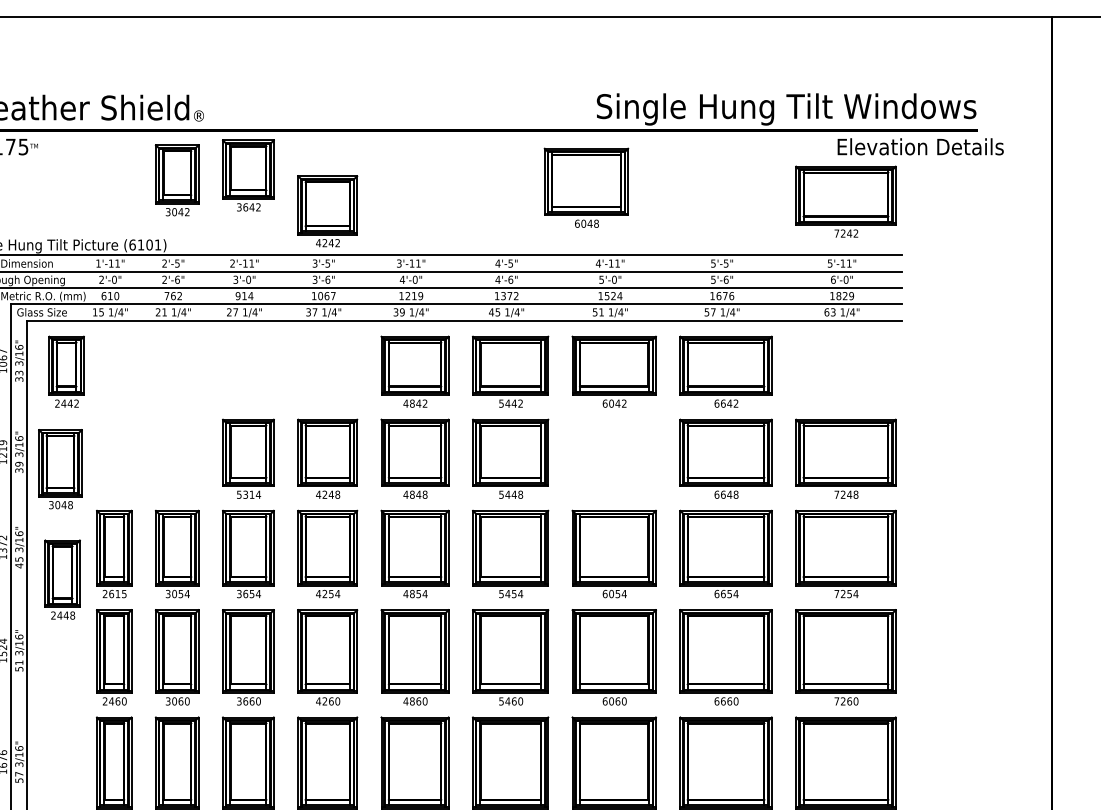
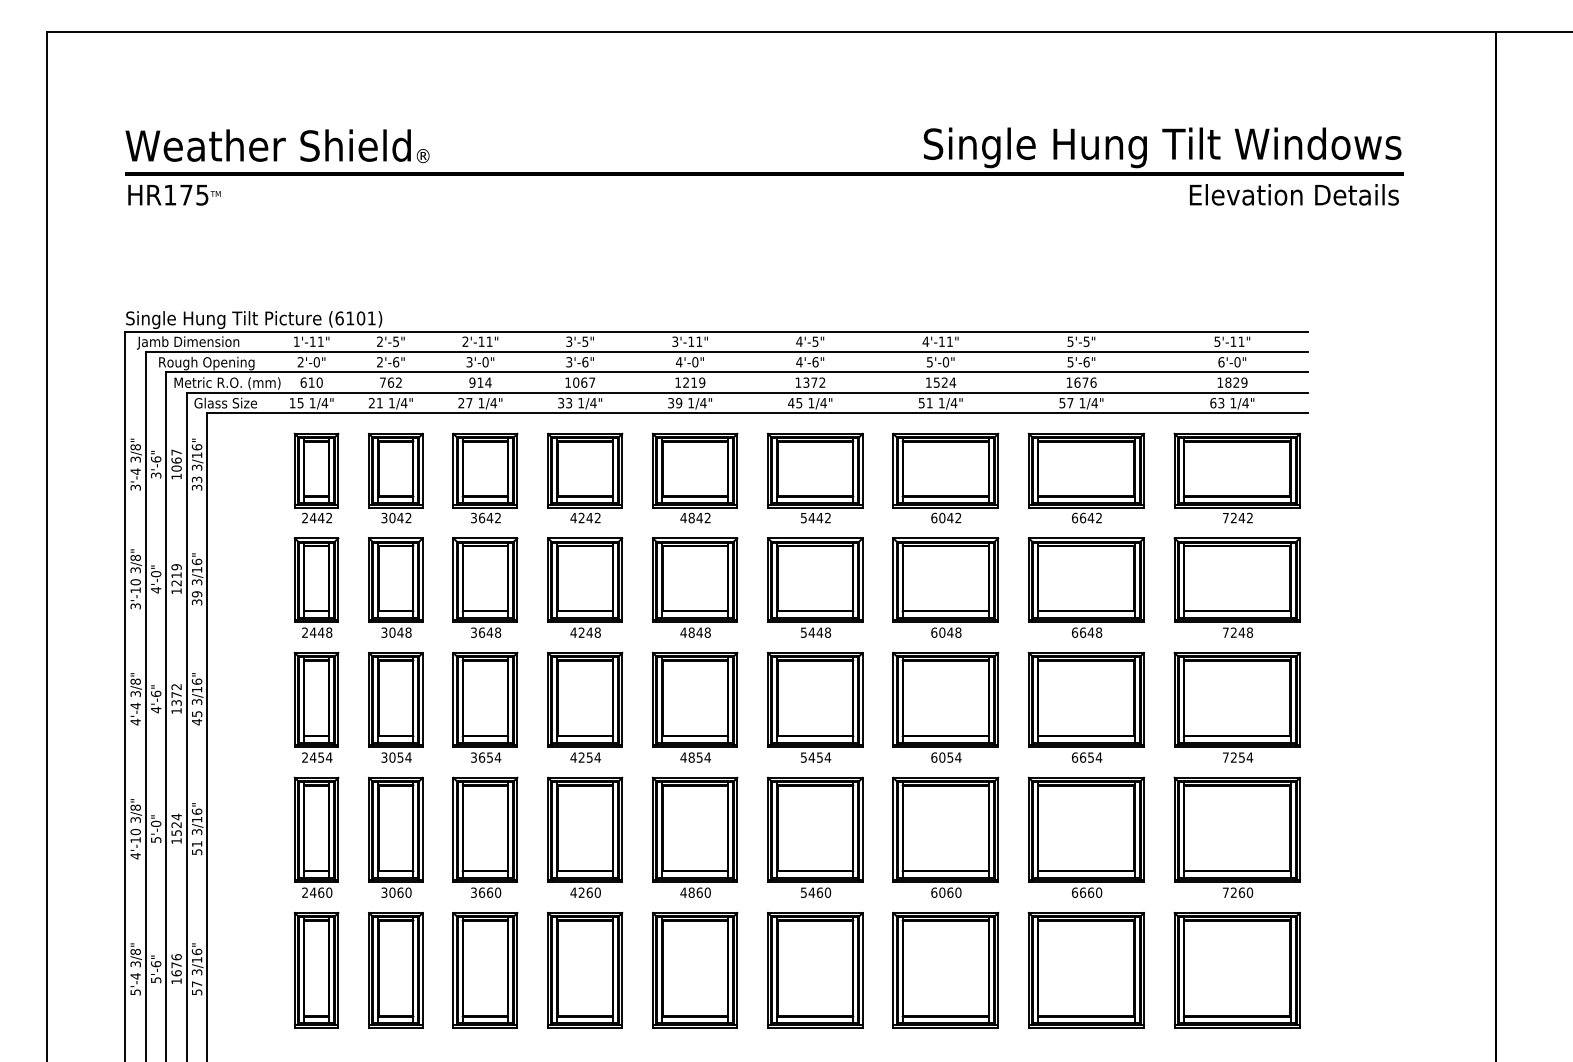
text: (920, 146) -> (1294, 194), moved
part: (248, 175) -> (485, 477), moved
part: (176, 179) -> (395, 477), moved
part: (586, 187) -> (945, 587), moved
part: (845, 201) -> (1236, 477), moved
part: (327, 210) -> (585, 477), moved
text: (315, 312) -> (569, 403), 37 -> 33
part: (66, 371) -> (316, 477), moved
part: (60, 469) -> (395, 587), moved
text: (249, 494) -> (486, 632), 5314 -> 3648
part: (62, 579) -> (316, 587), moved
text: (117, 593) -> (320, 757), 2615 -> 2454

